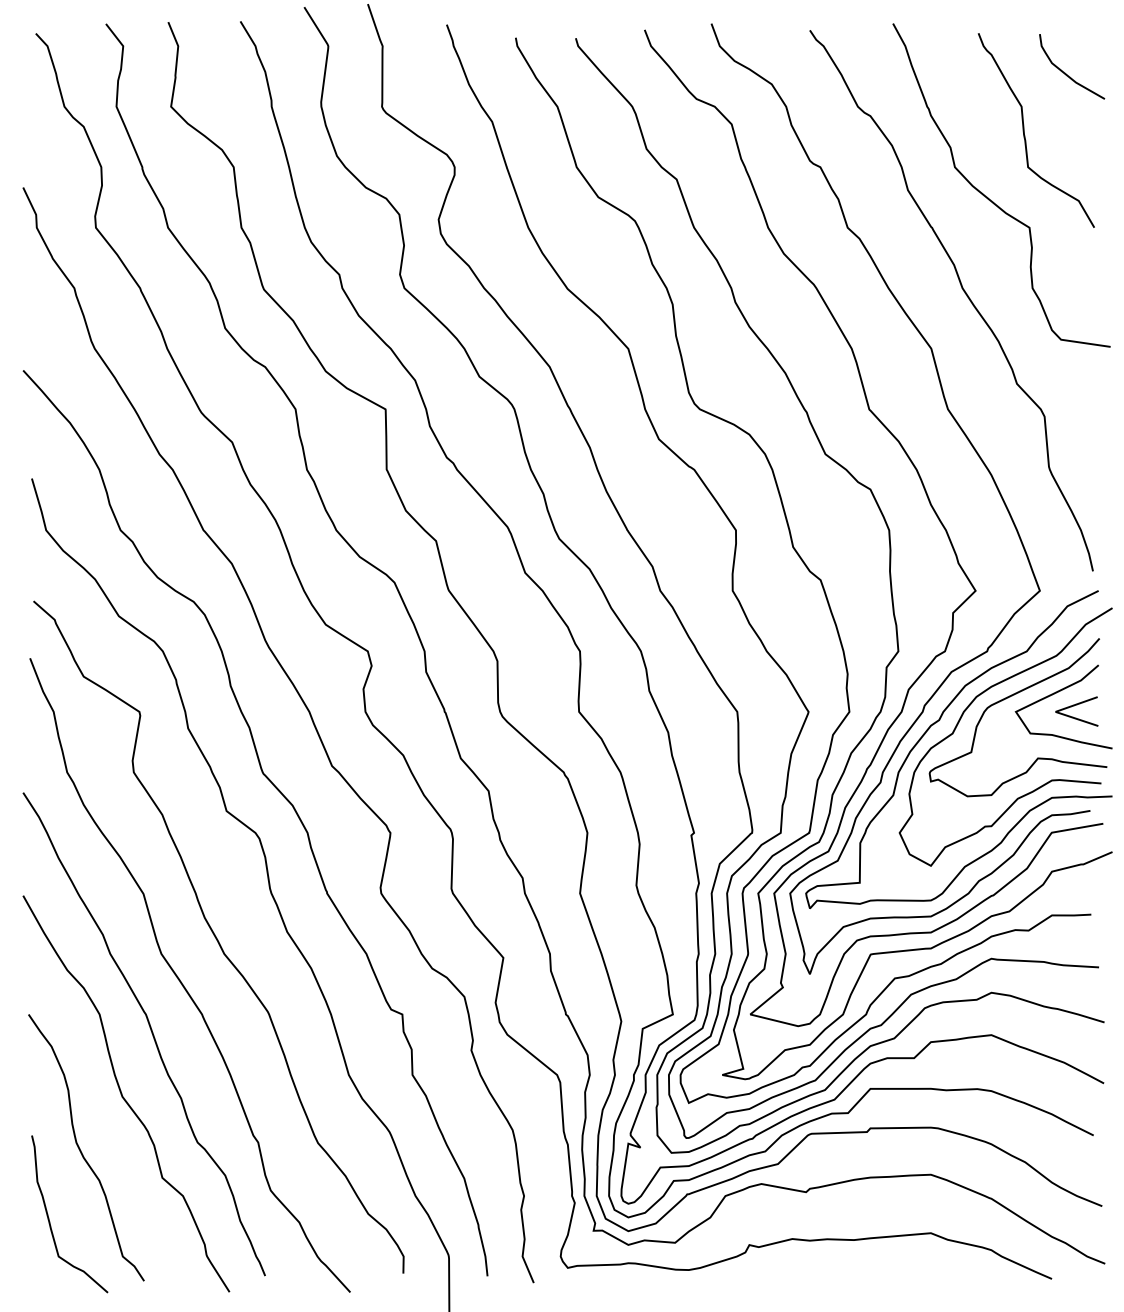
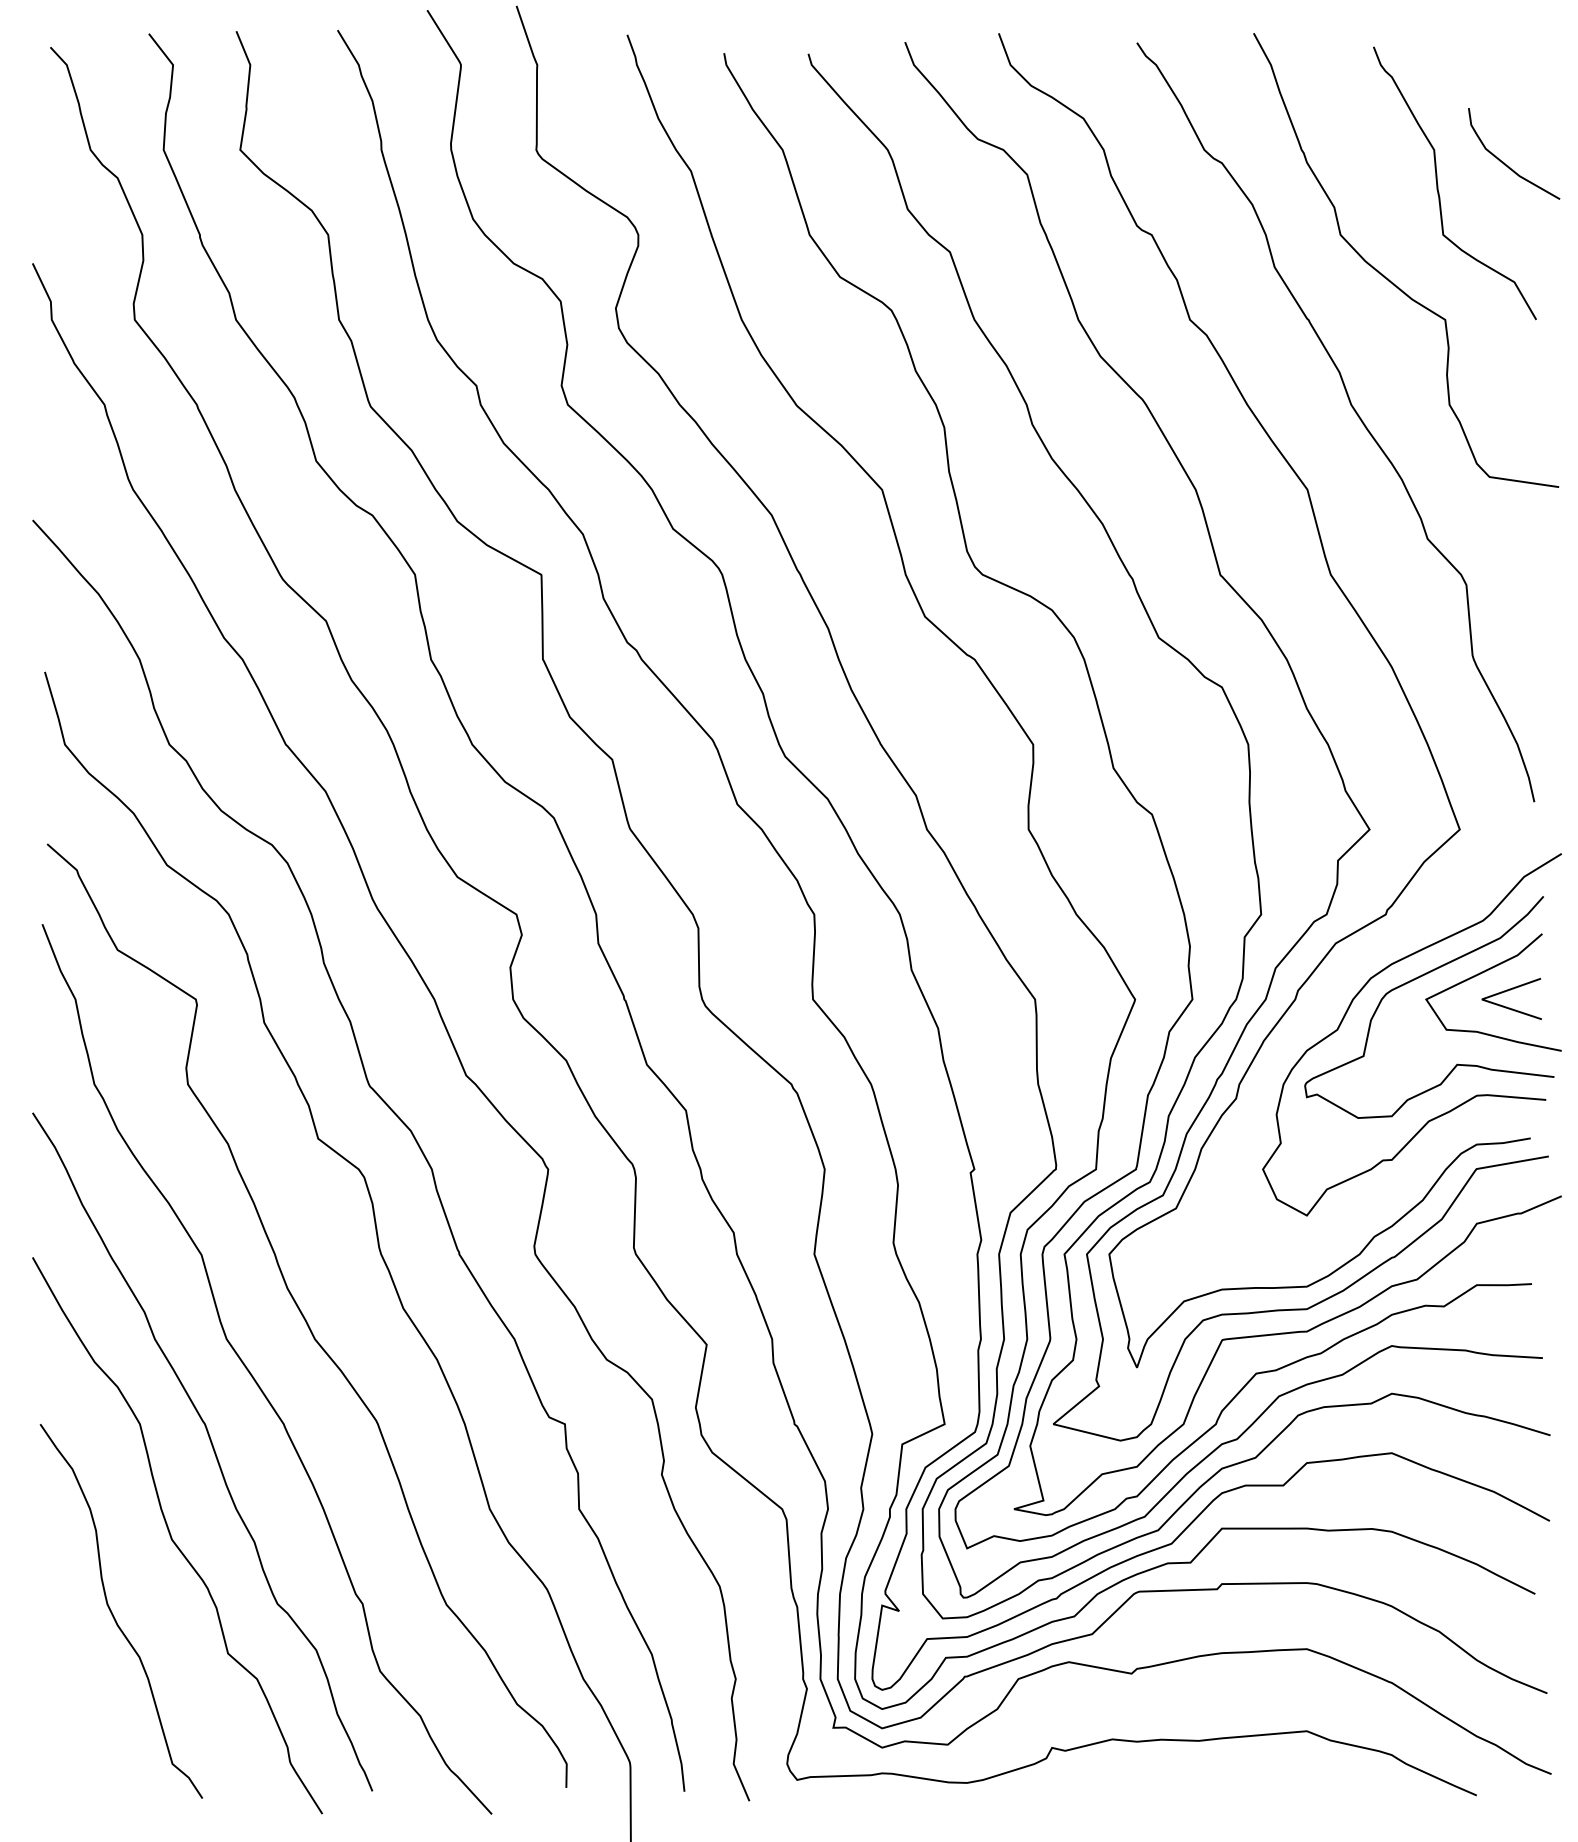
curve: (1068, 75) -> (1508, 165), moved
curve: (939, 721) -> (1318, 1012), removed
curve: (49, 1219) -> (69, 1711), removed

